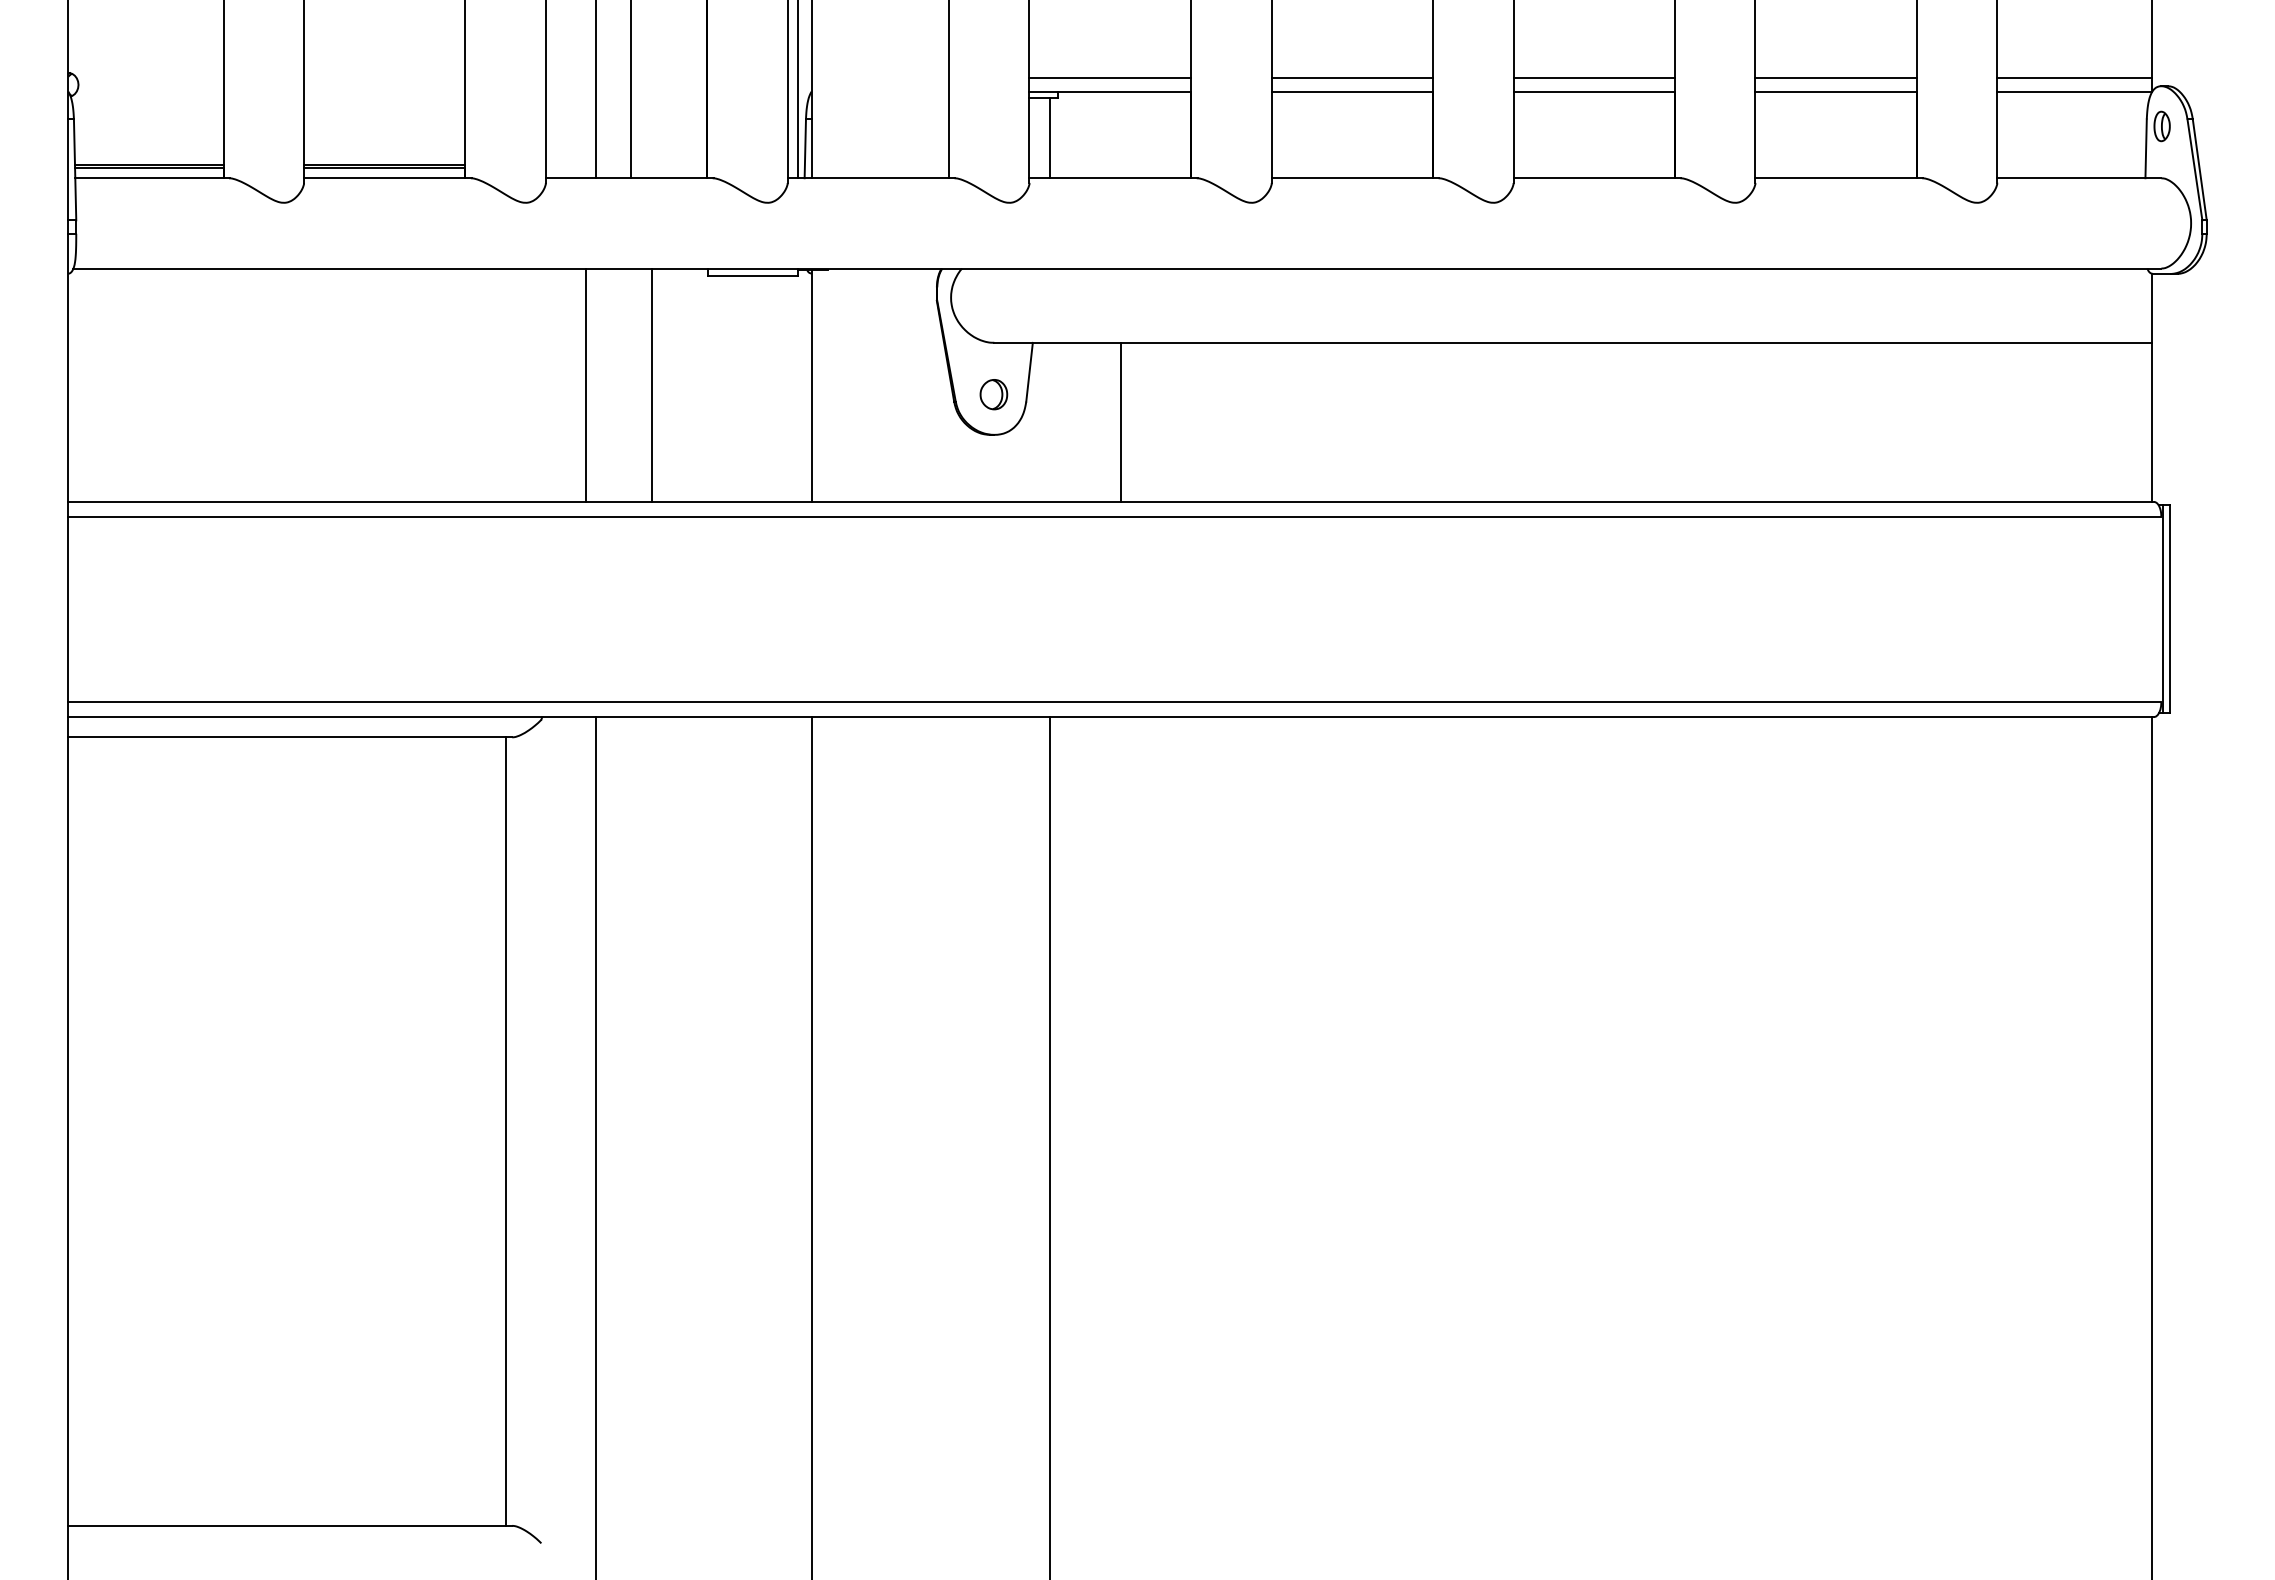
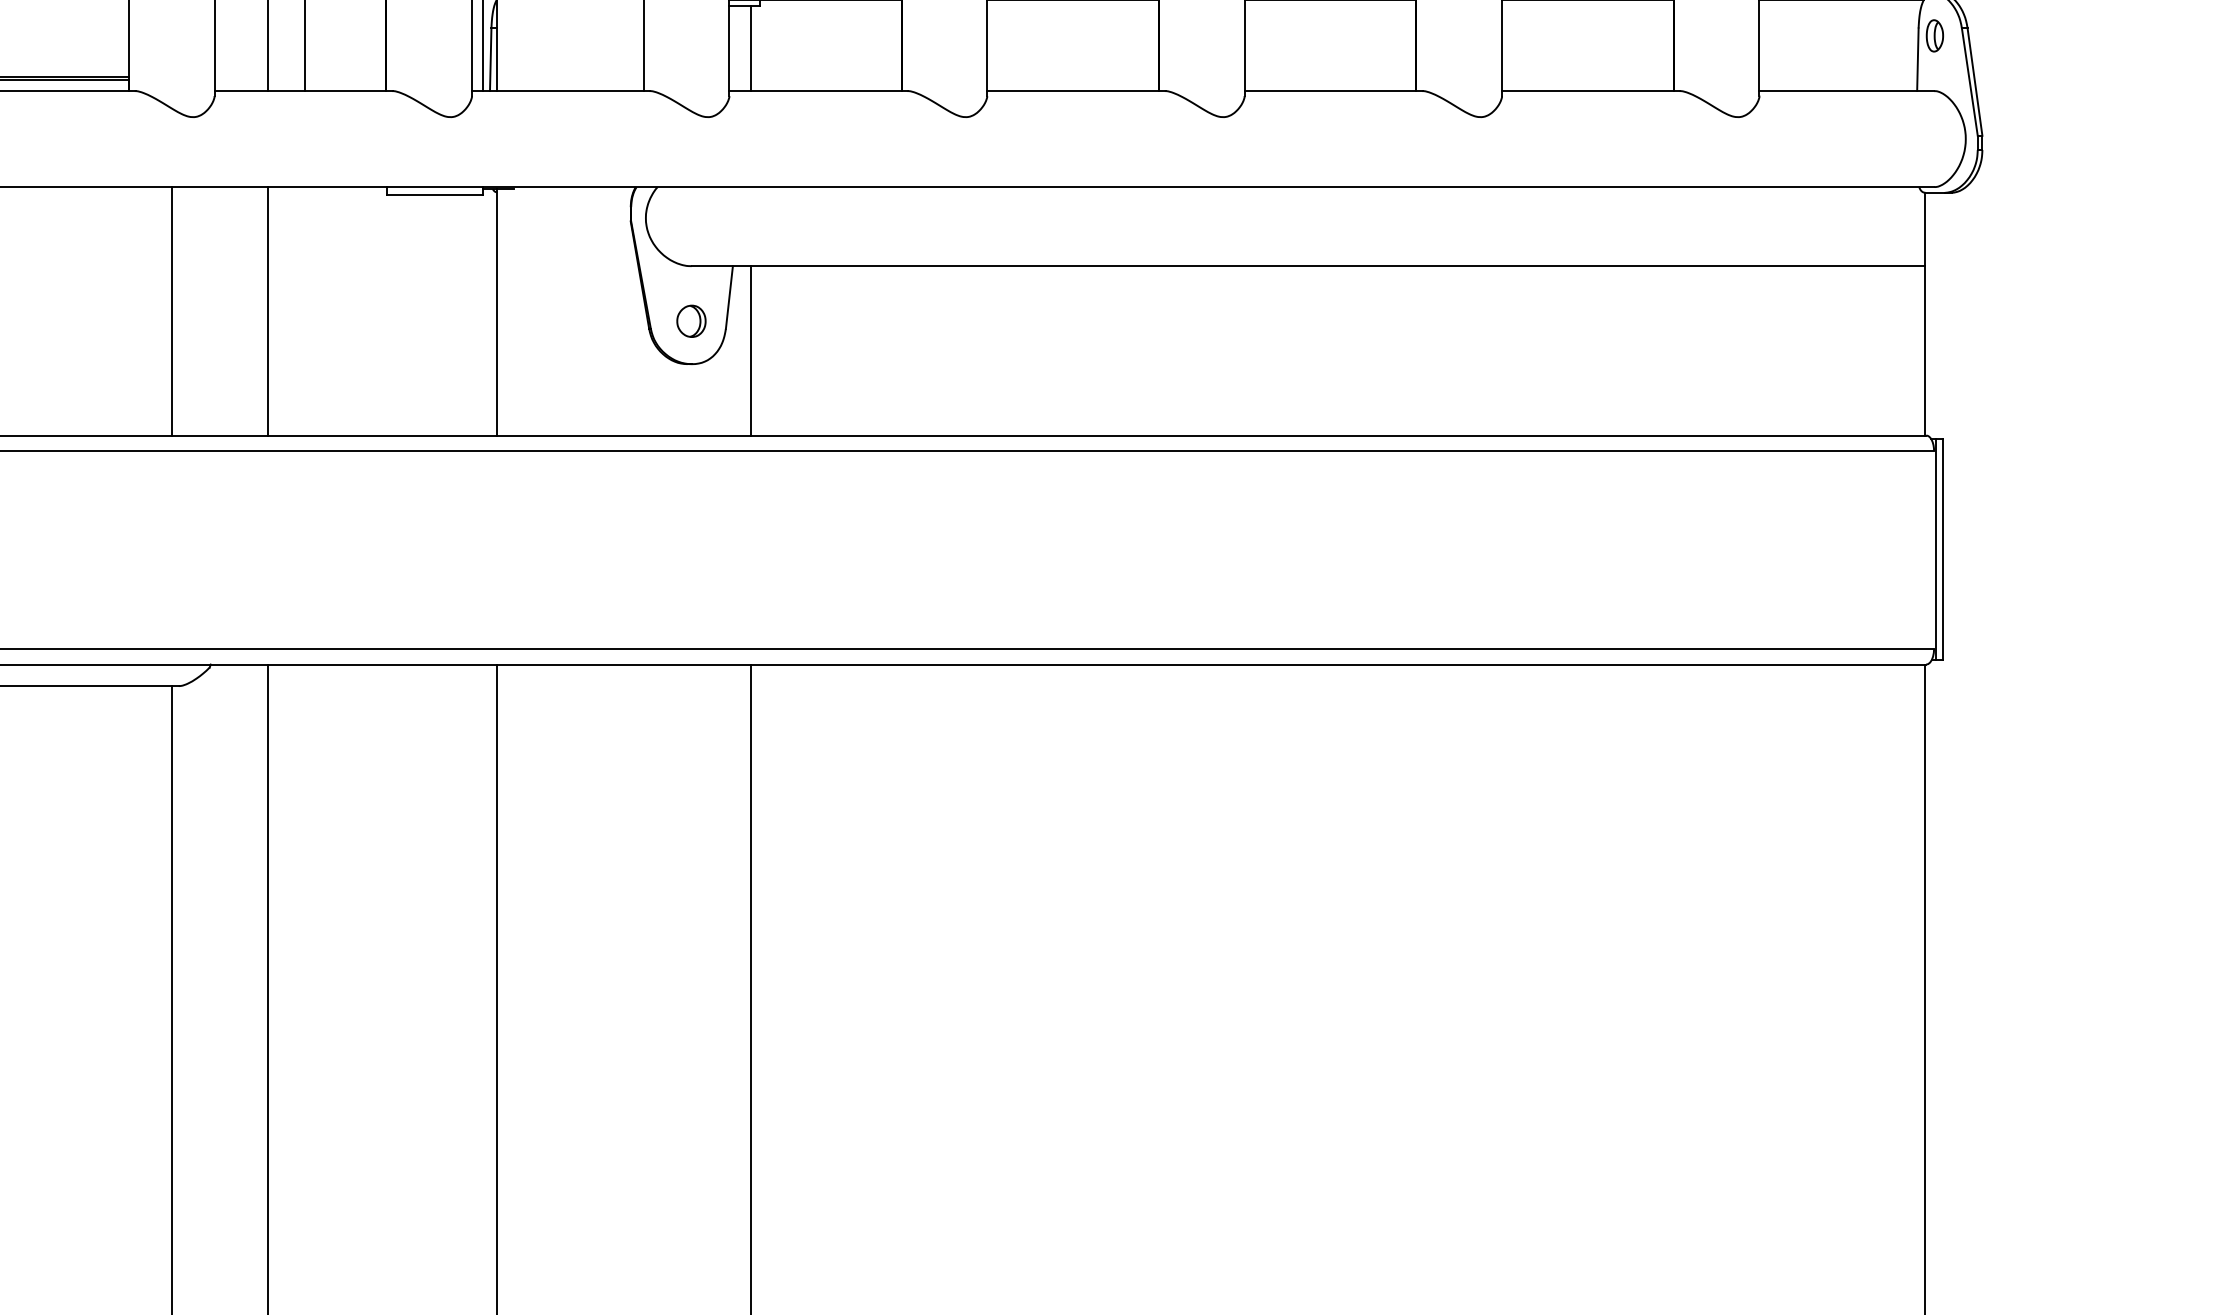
line: (586, 384) -> (172, 310), moved
line: (652, 384) -> (268, 310), moved
line: (1120, 421) -> (750, 349), moved

